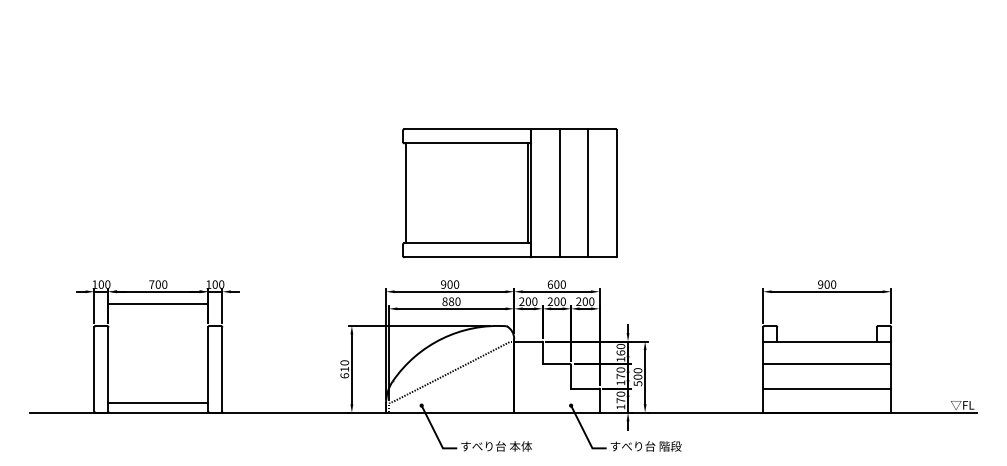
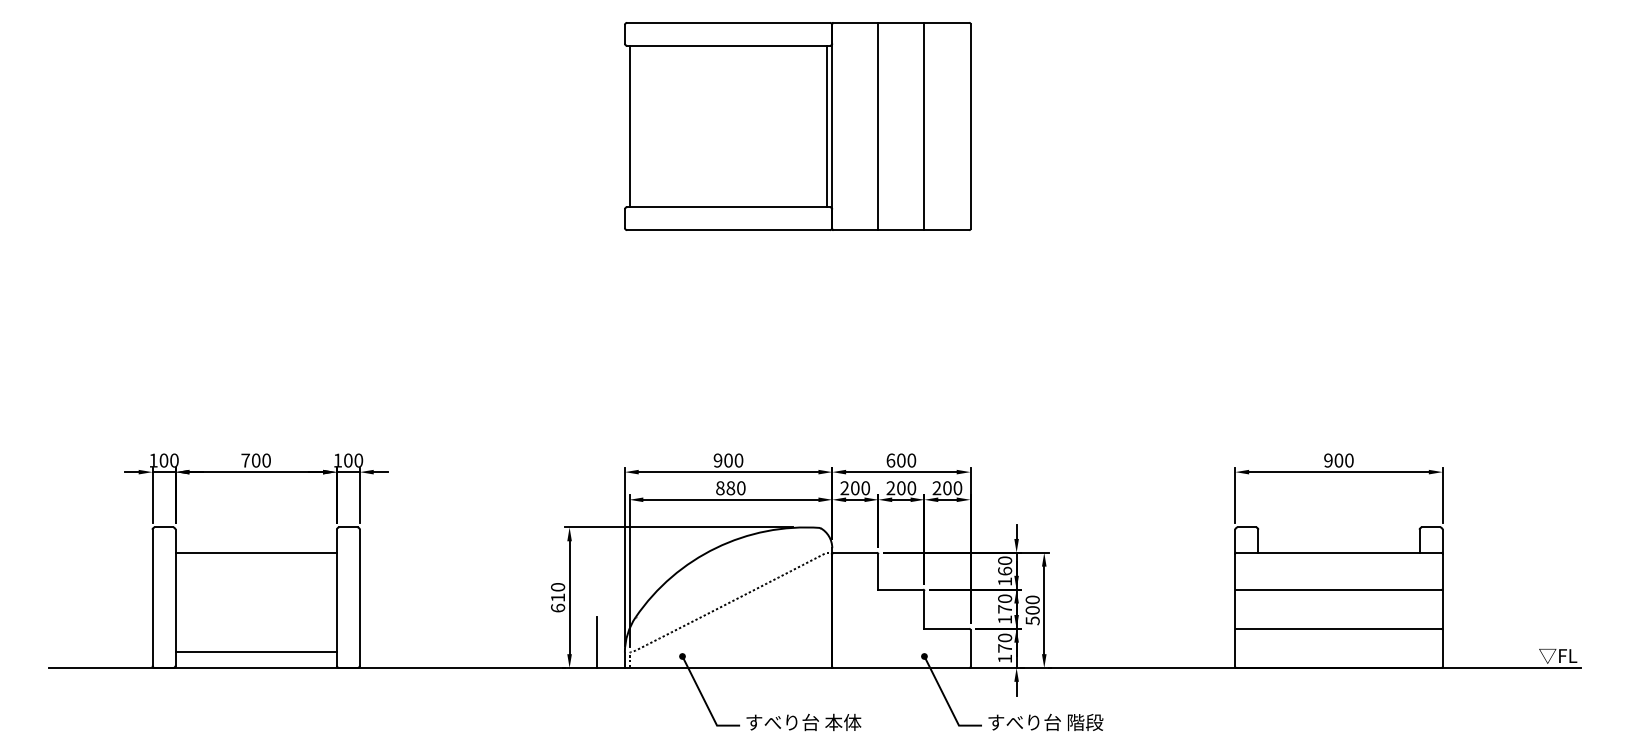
part: (509, 193) -> (797, 126), moved
line: (158, 303) -> (256, 552), moved
line: (368, 396) -> (596, 641), added

